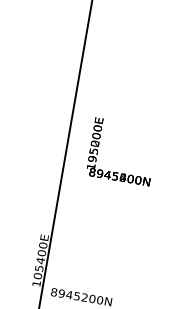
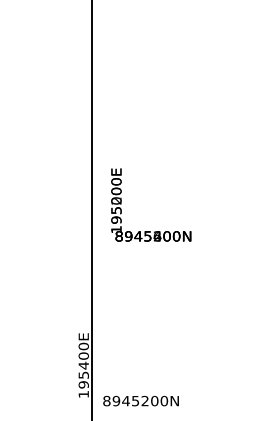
text: (122, 151) -> (151, 204), moved
text: (37, 275) -> (83, 384), 105400E -> 195400E

